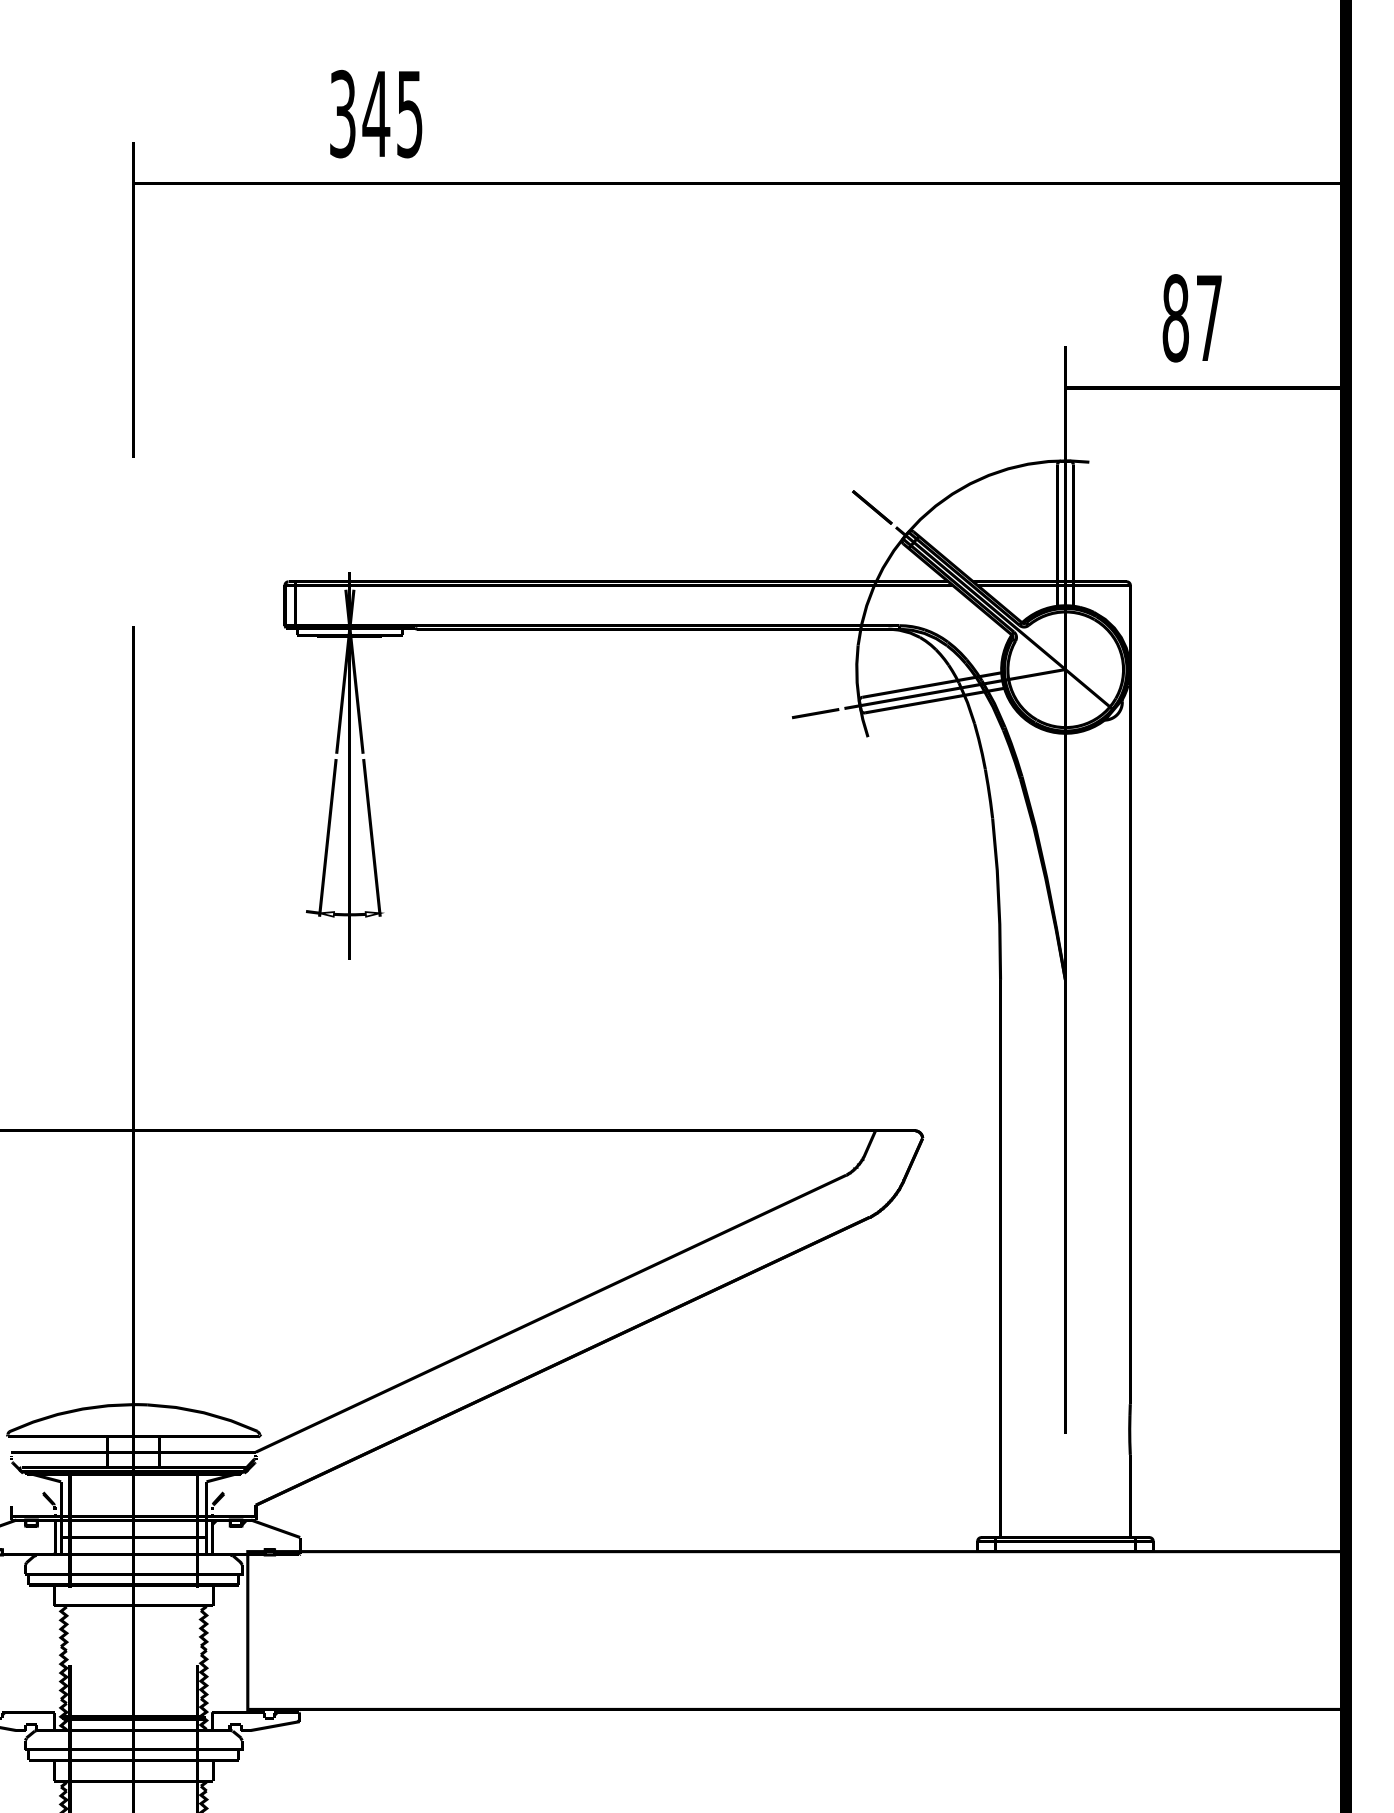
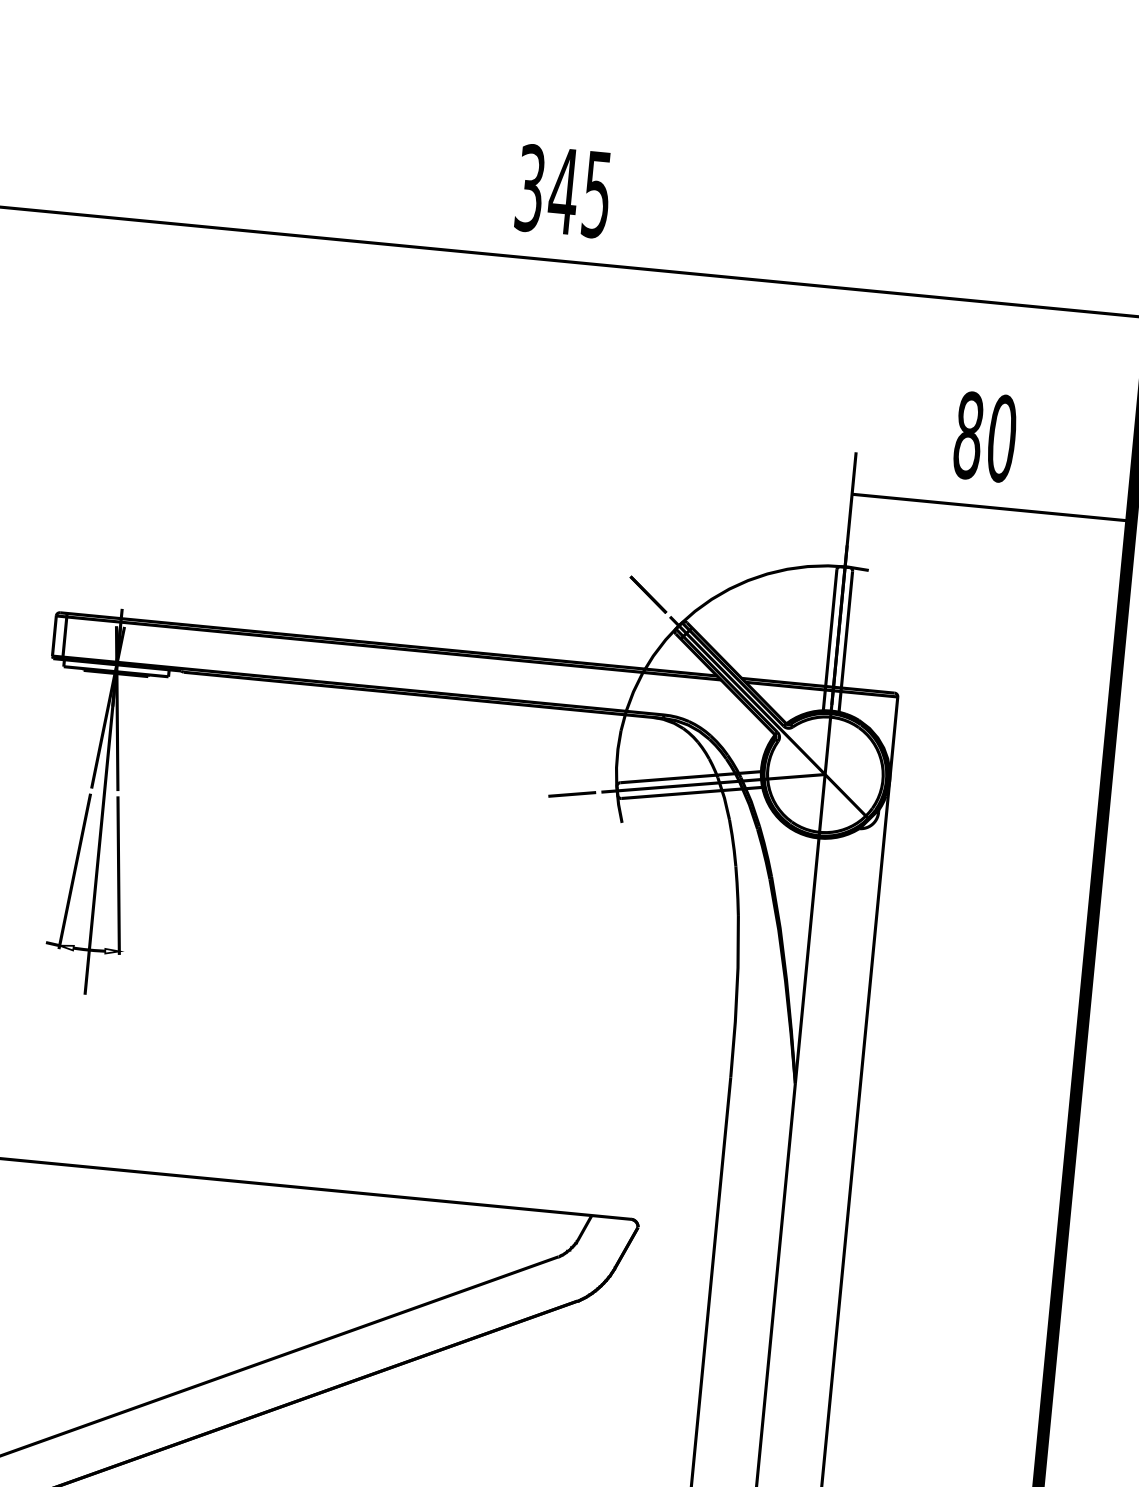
text: (376, 113) -> (563, 190), moved
text: (1209, 318) -> (1002, 438), 87 -> 80

